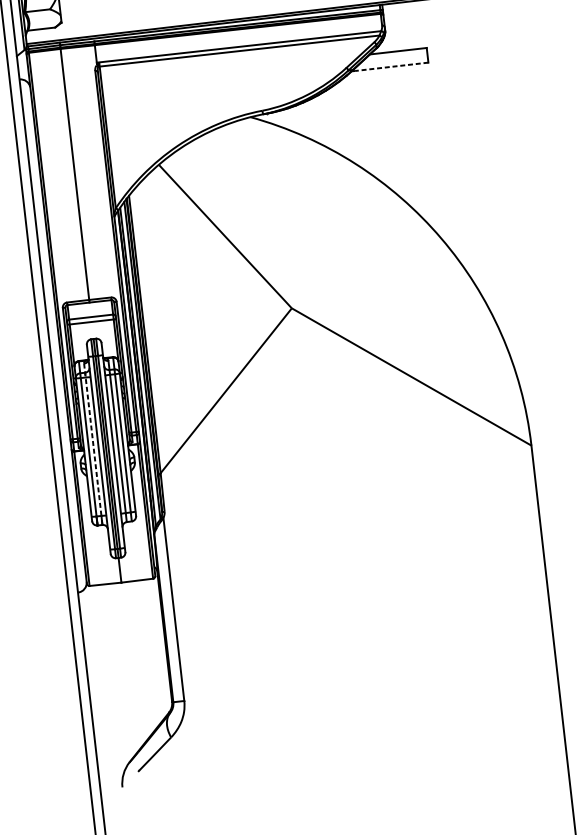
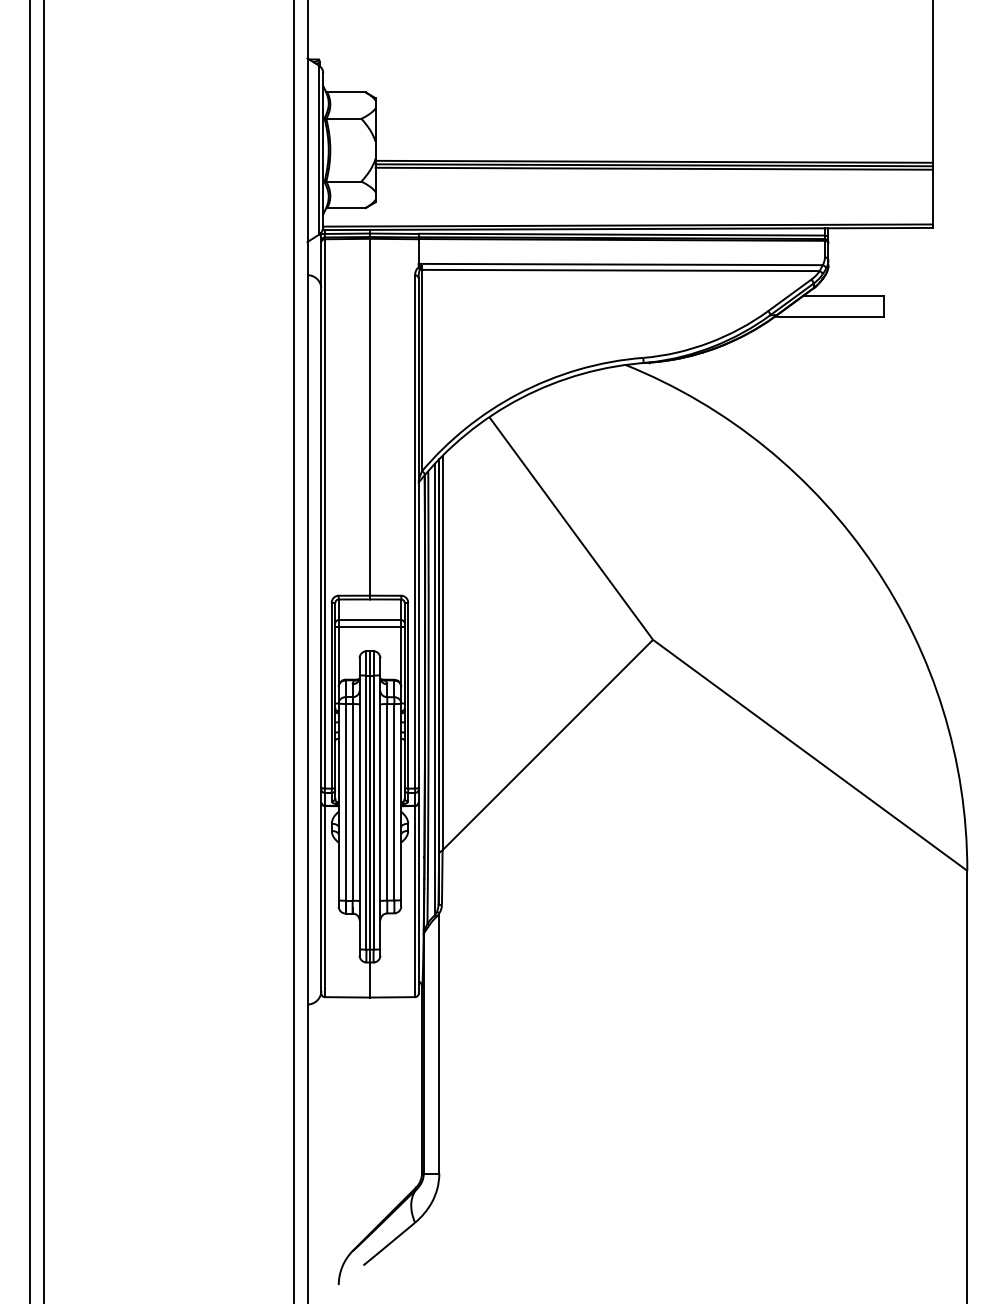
line: (391, 66) -> (831, 316), dashed -> solid
line: (92, 439) -> (352, 792), dashed -> solid

